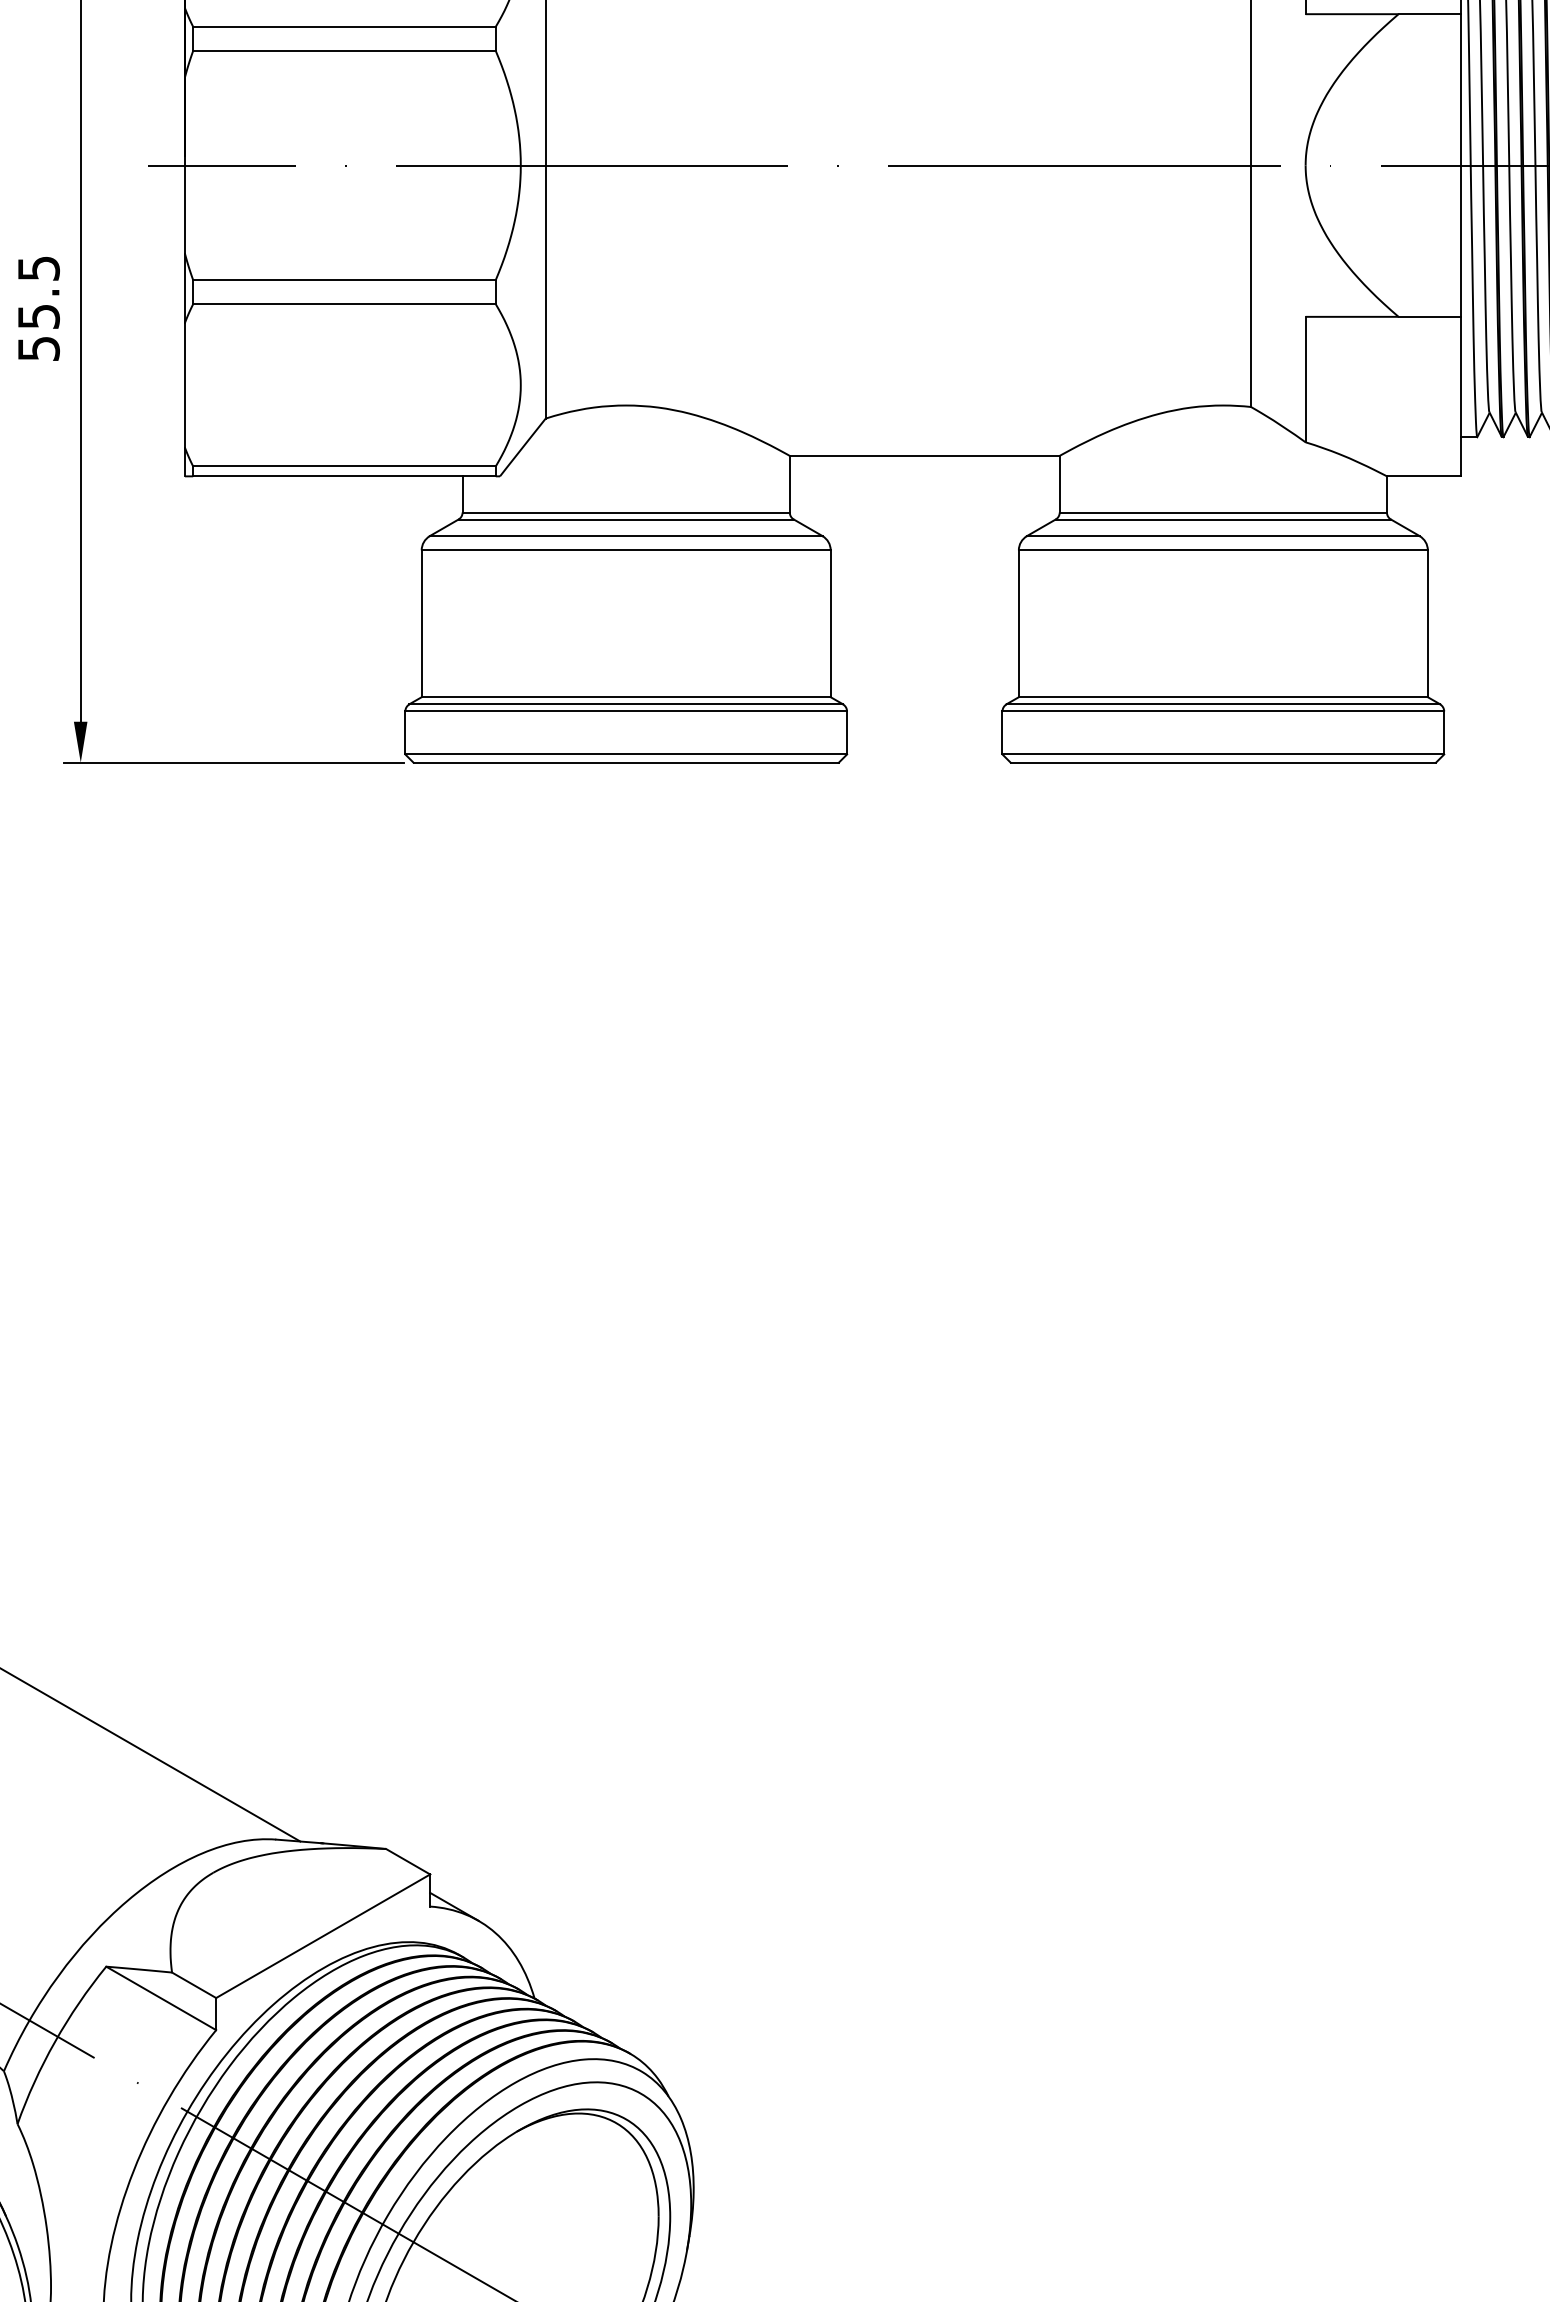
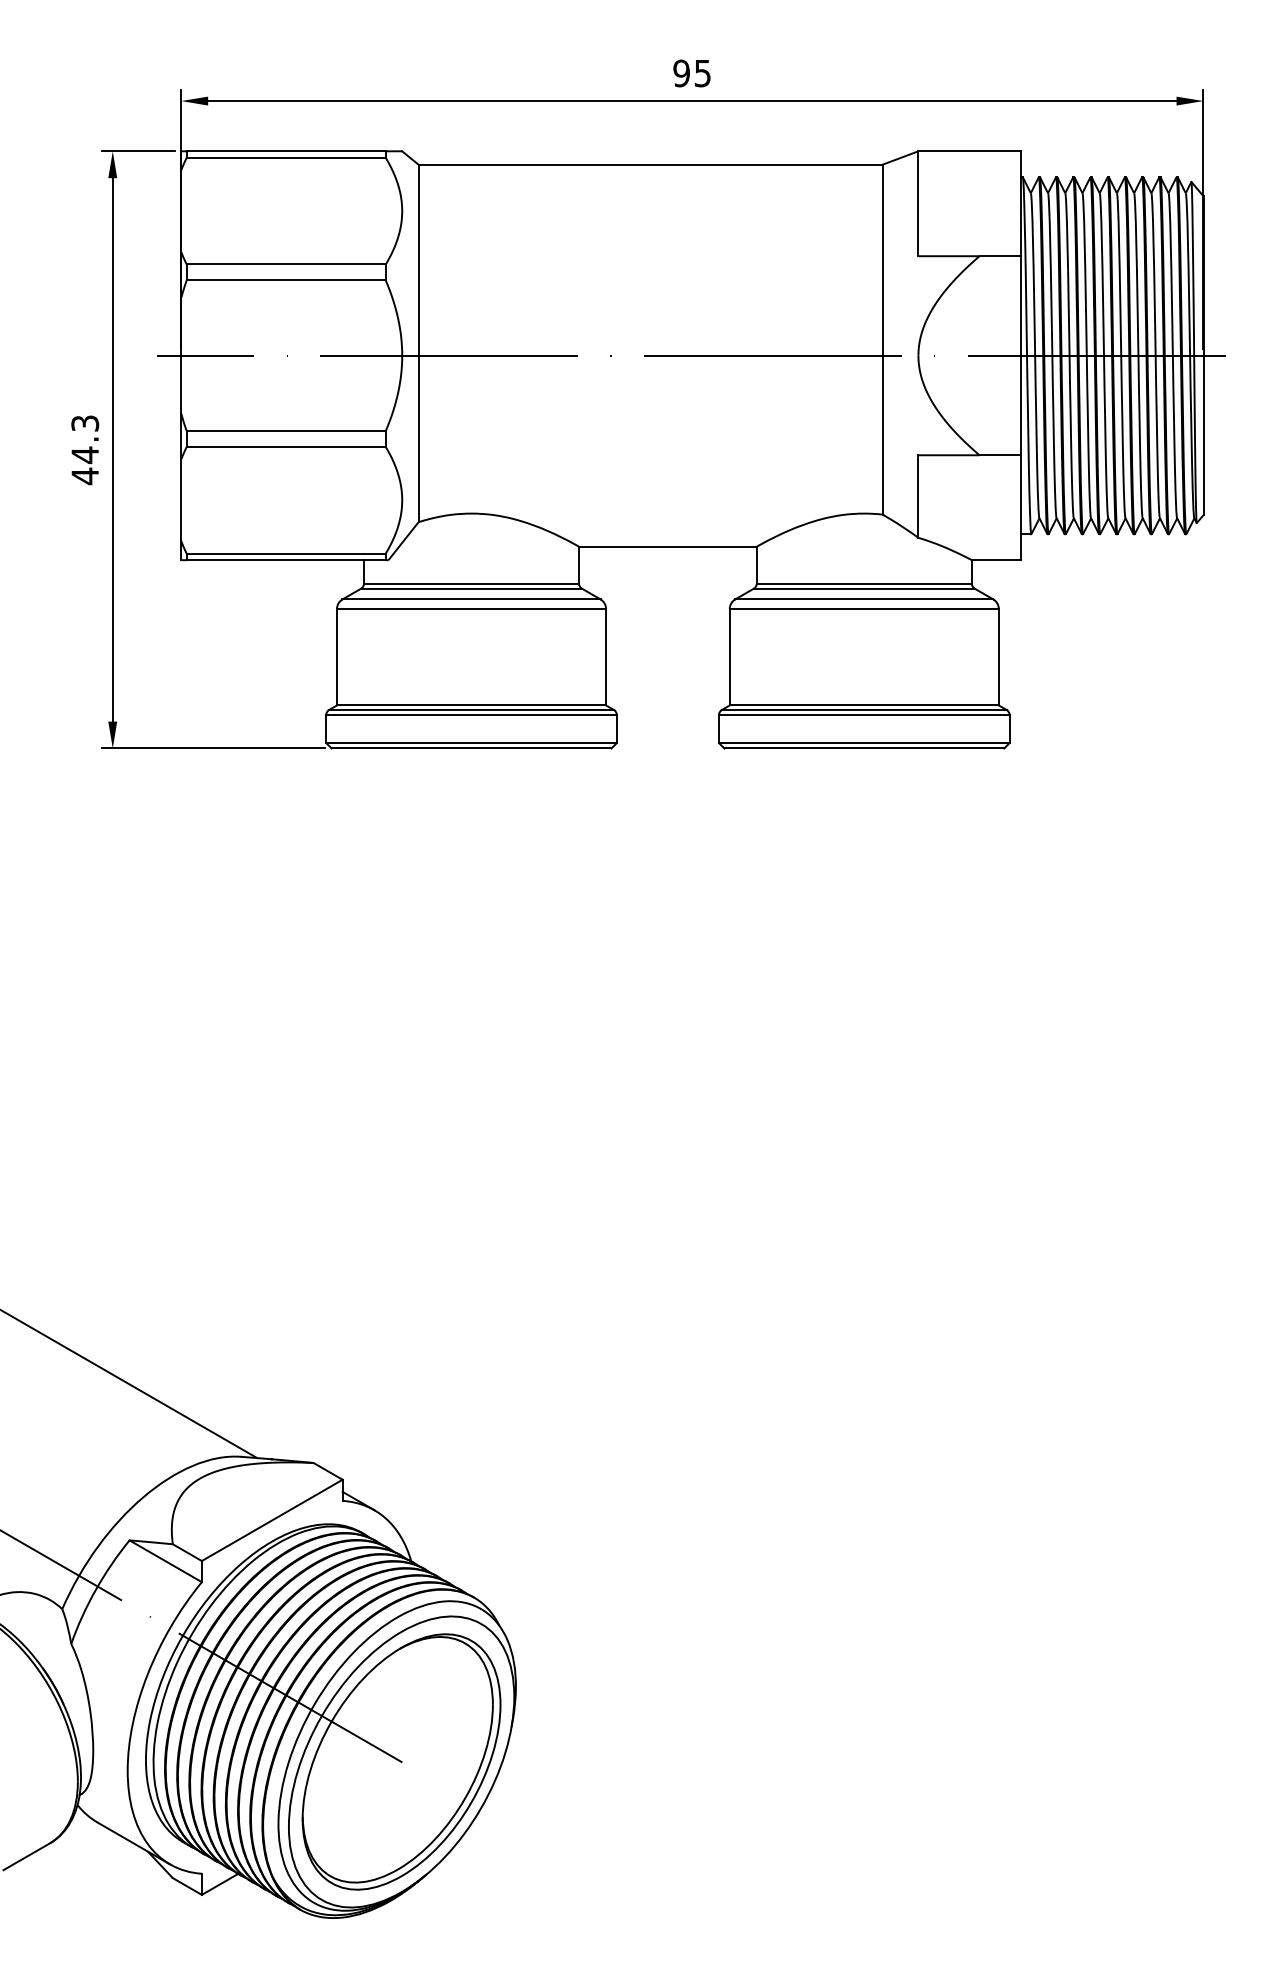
text: (39, 309) -> (85, 450), 55.5 -> 44.3

